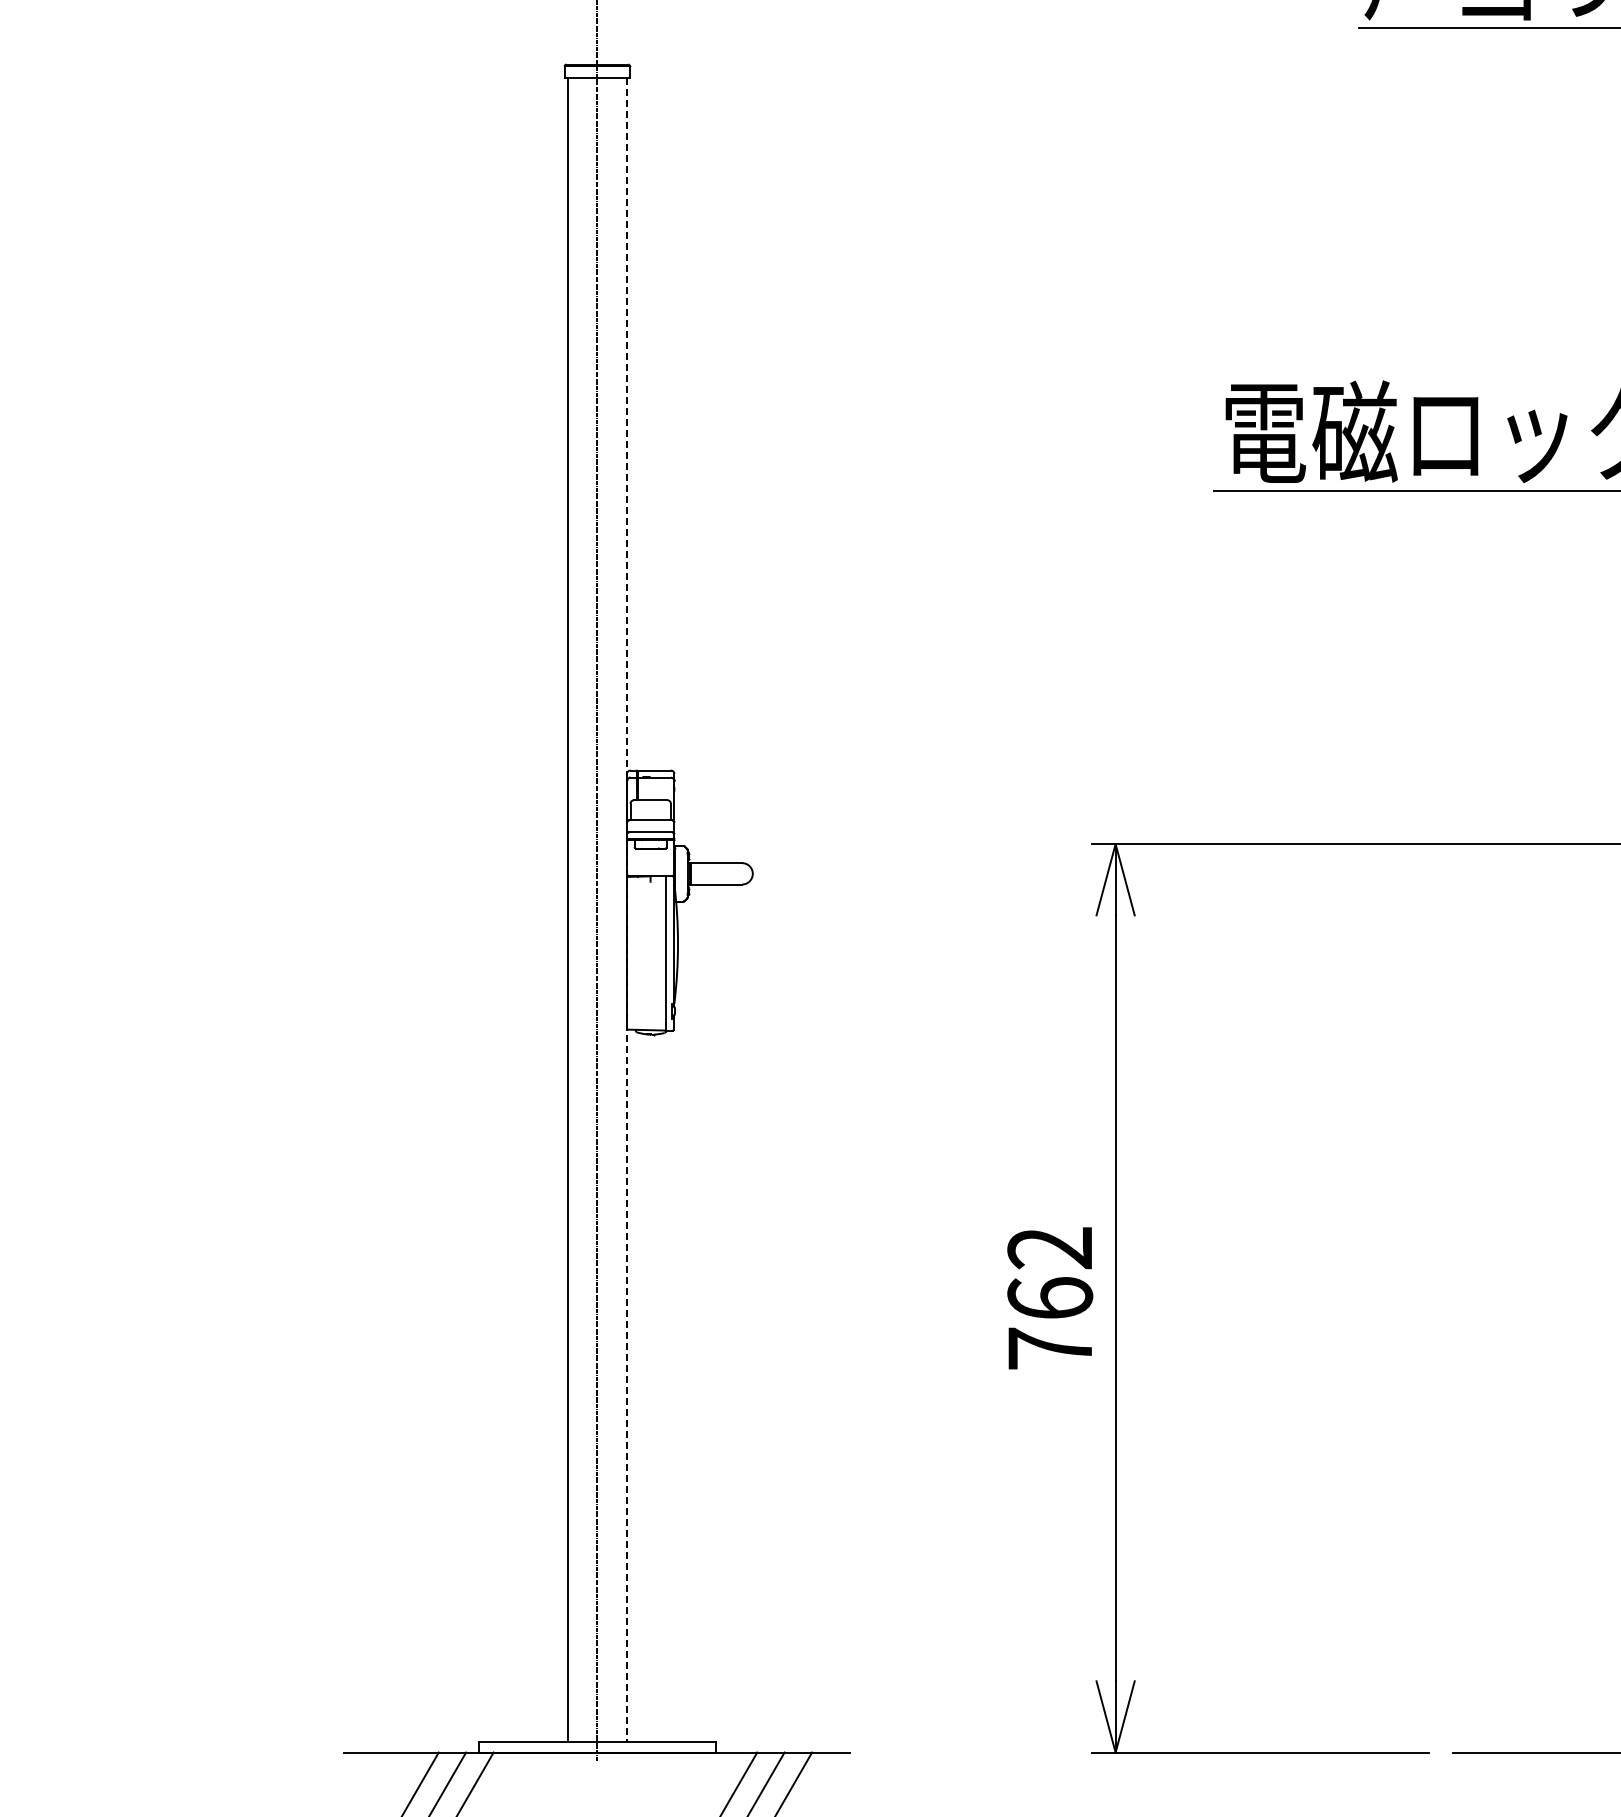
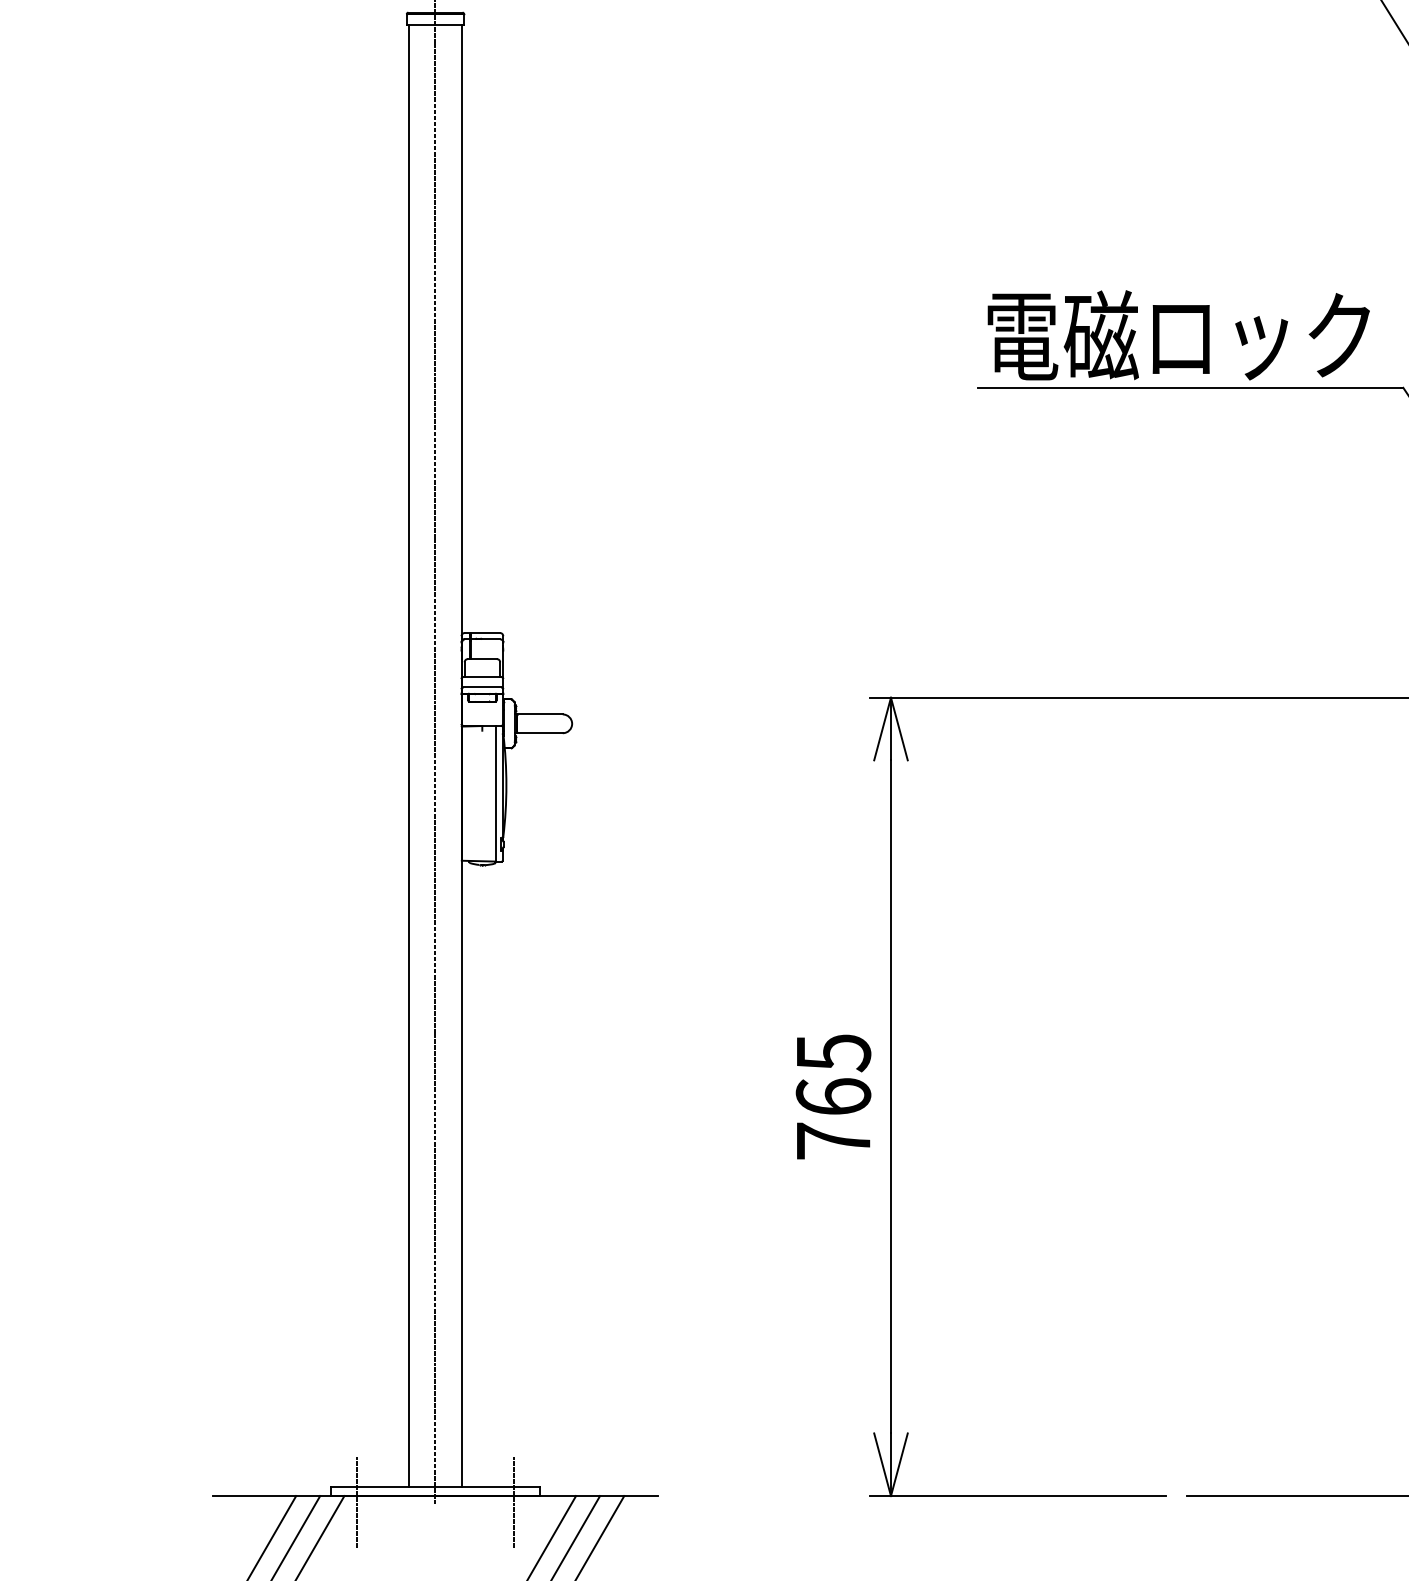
line: (626, 910) -> (461, 756), dashed -> solid
text: (1050, 1248) -> (833, 1053), 762 -> 765
line: (508, 1759) -> (357, 1502), added
line: (686, 1759) -> (513, 1502), added

